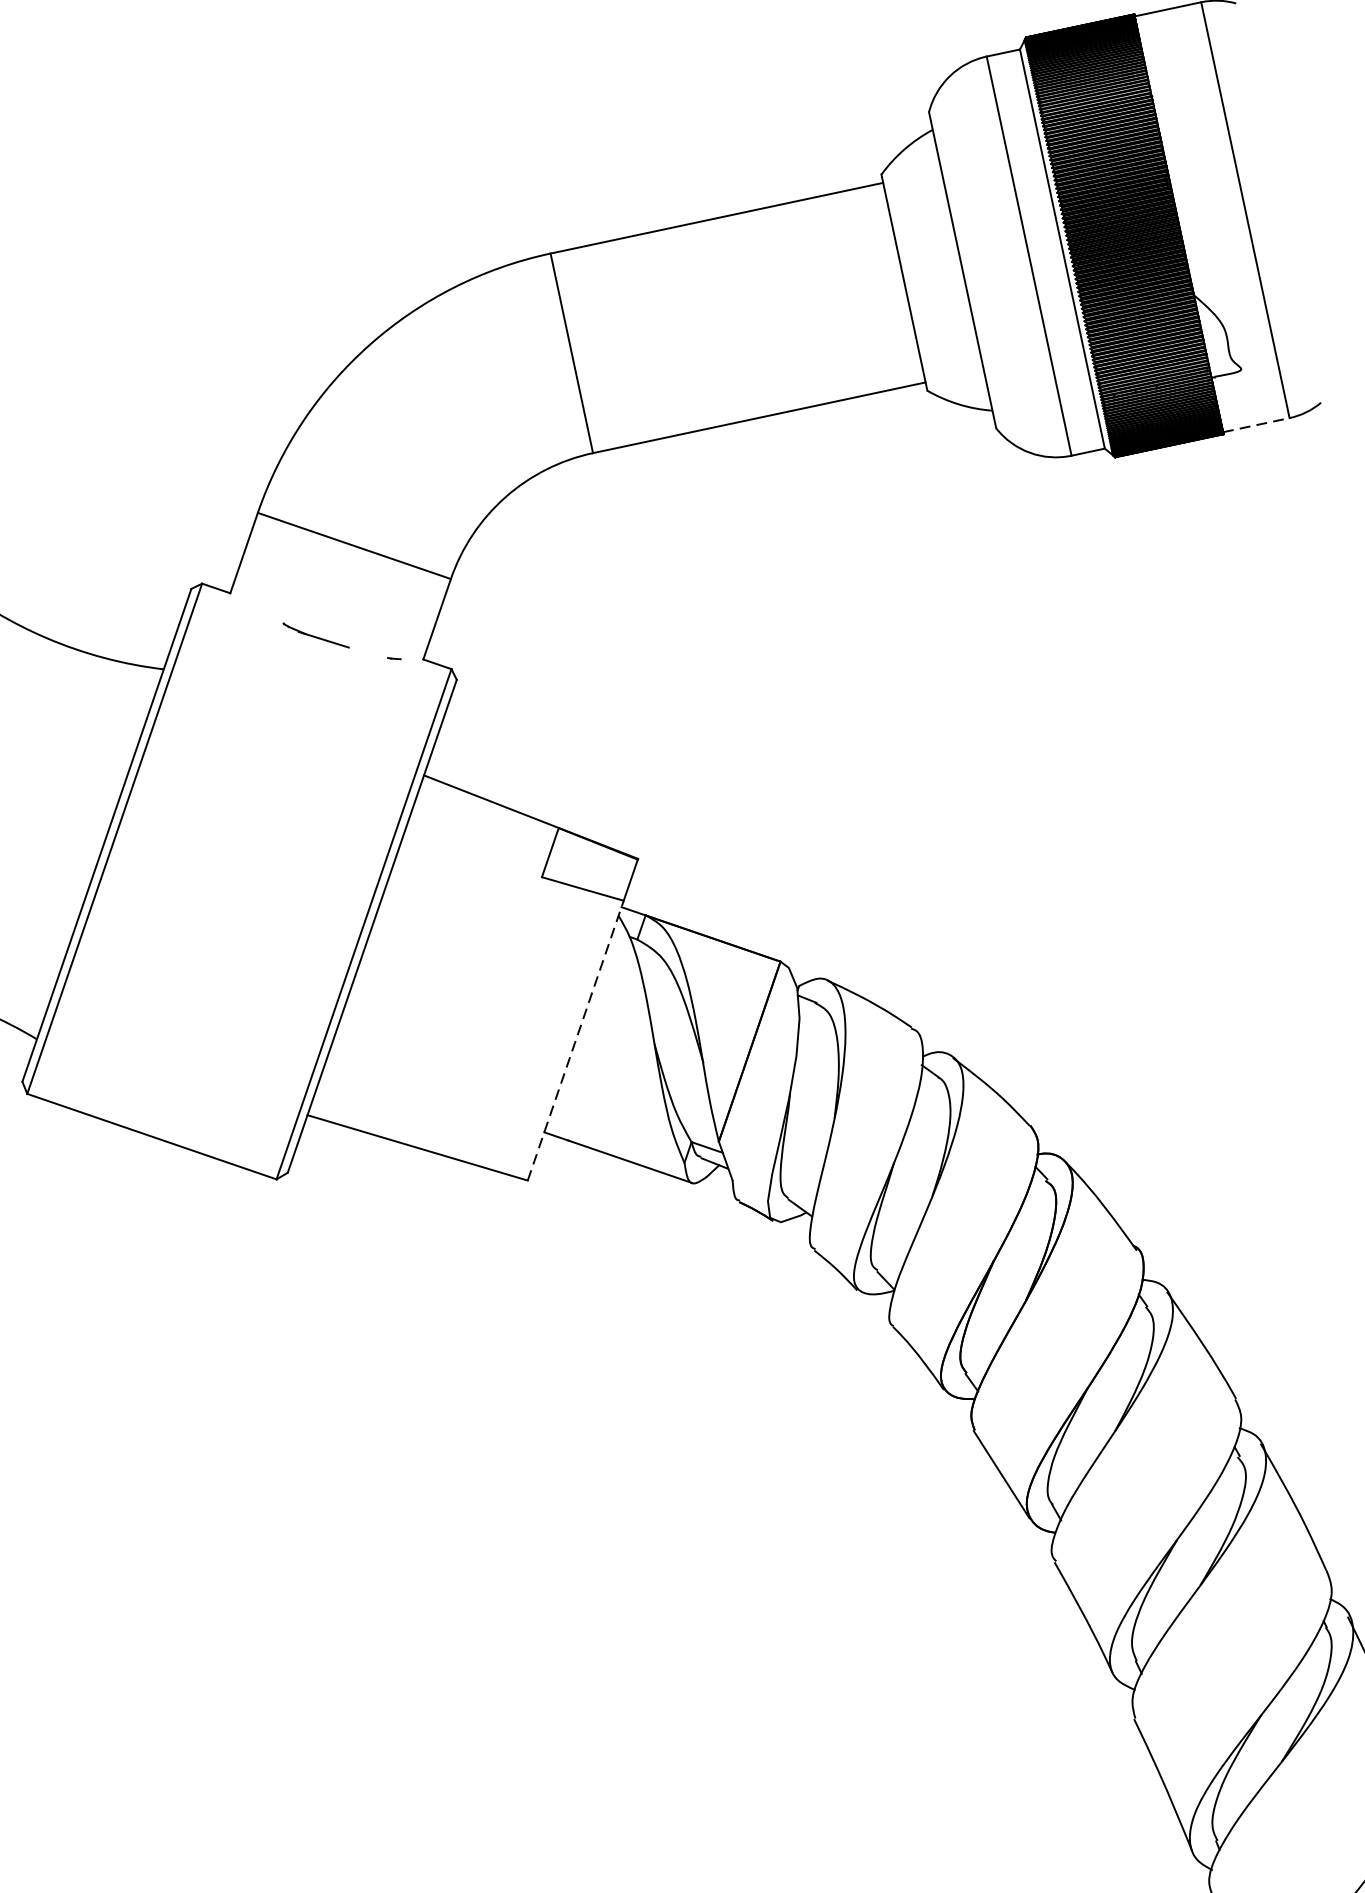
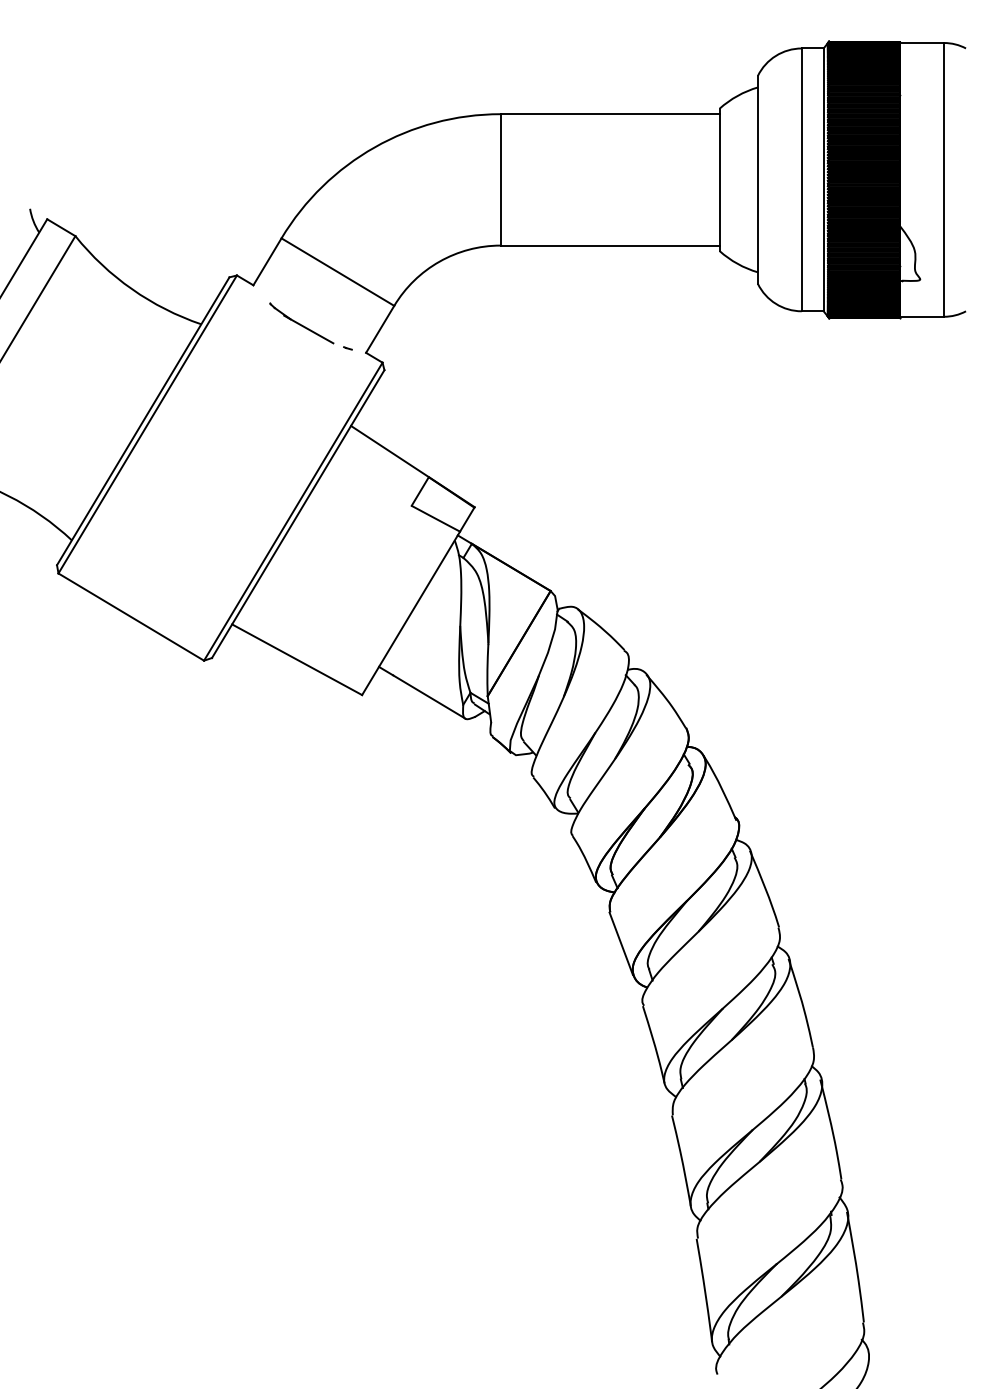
line: (1256, 424) -> (922, 316), dashed -> solid
part: (315, 635) -> (301, 323), size x1.67
line: (576, 1039) -> (411, 612), dashed -> solid

